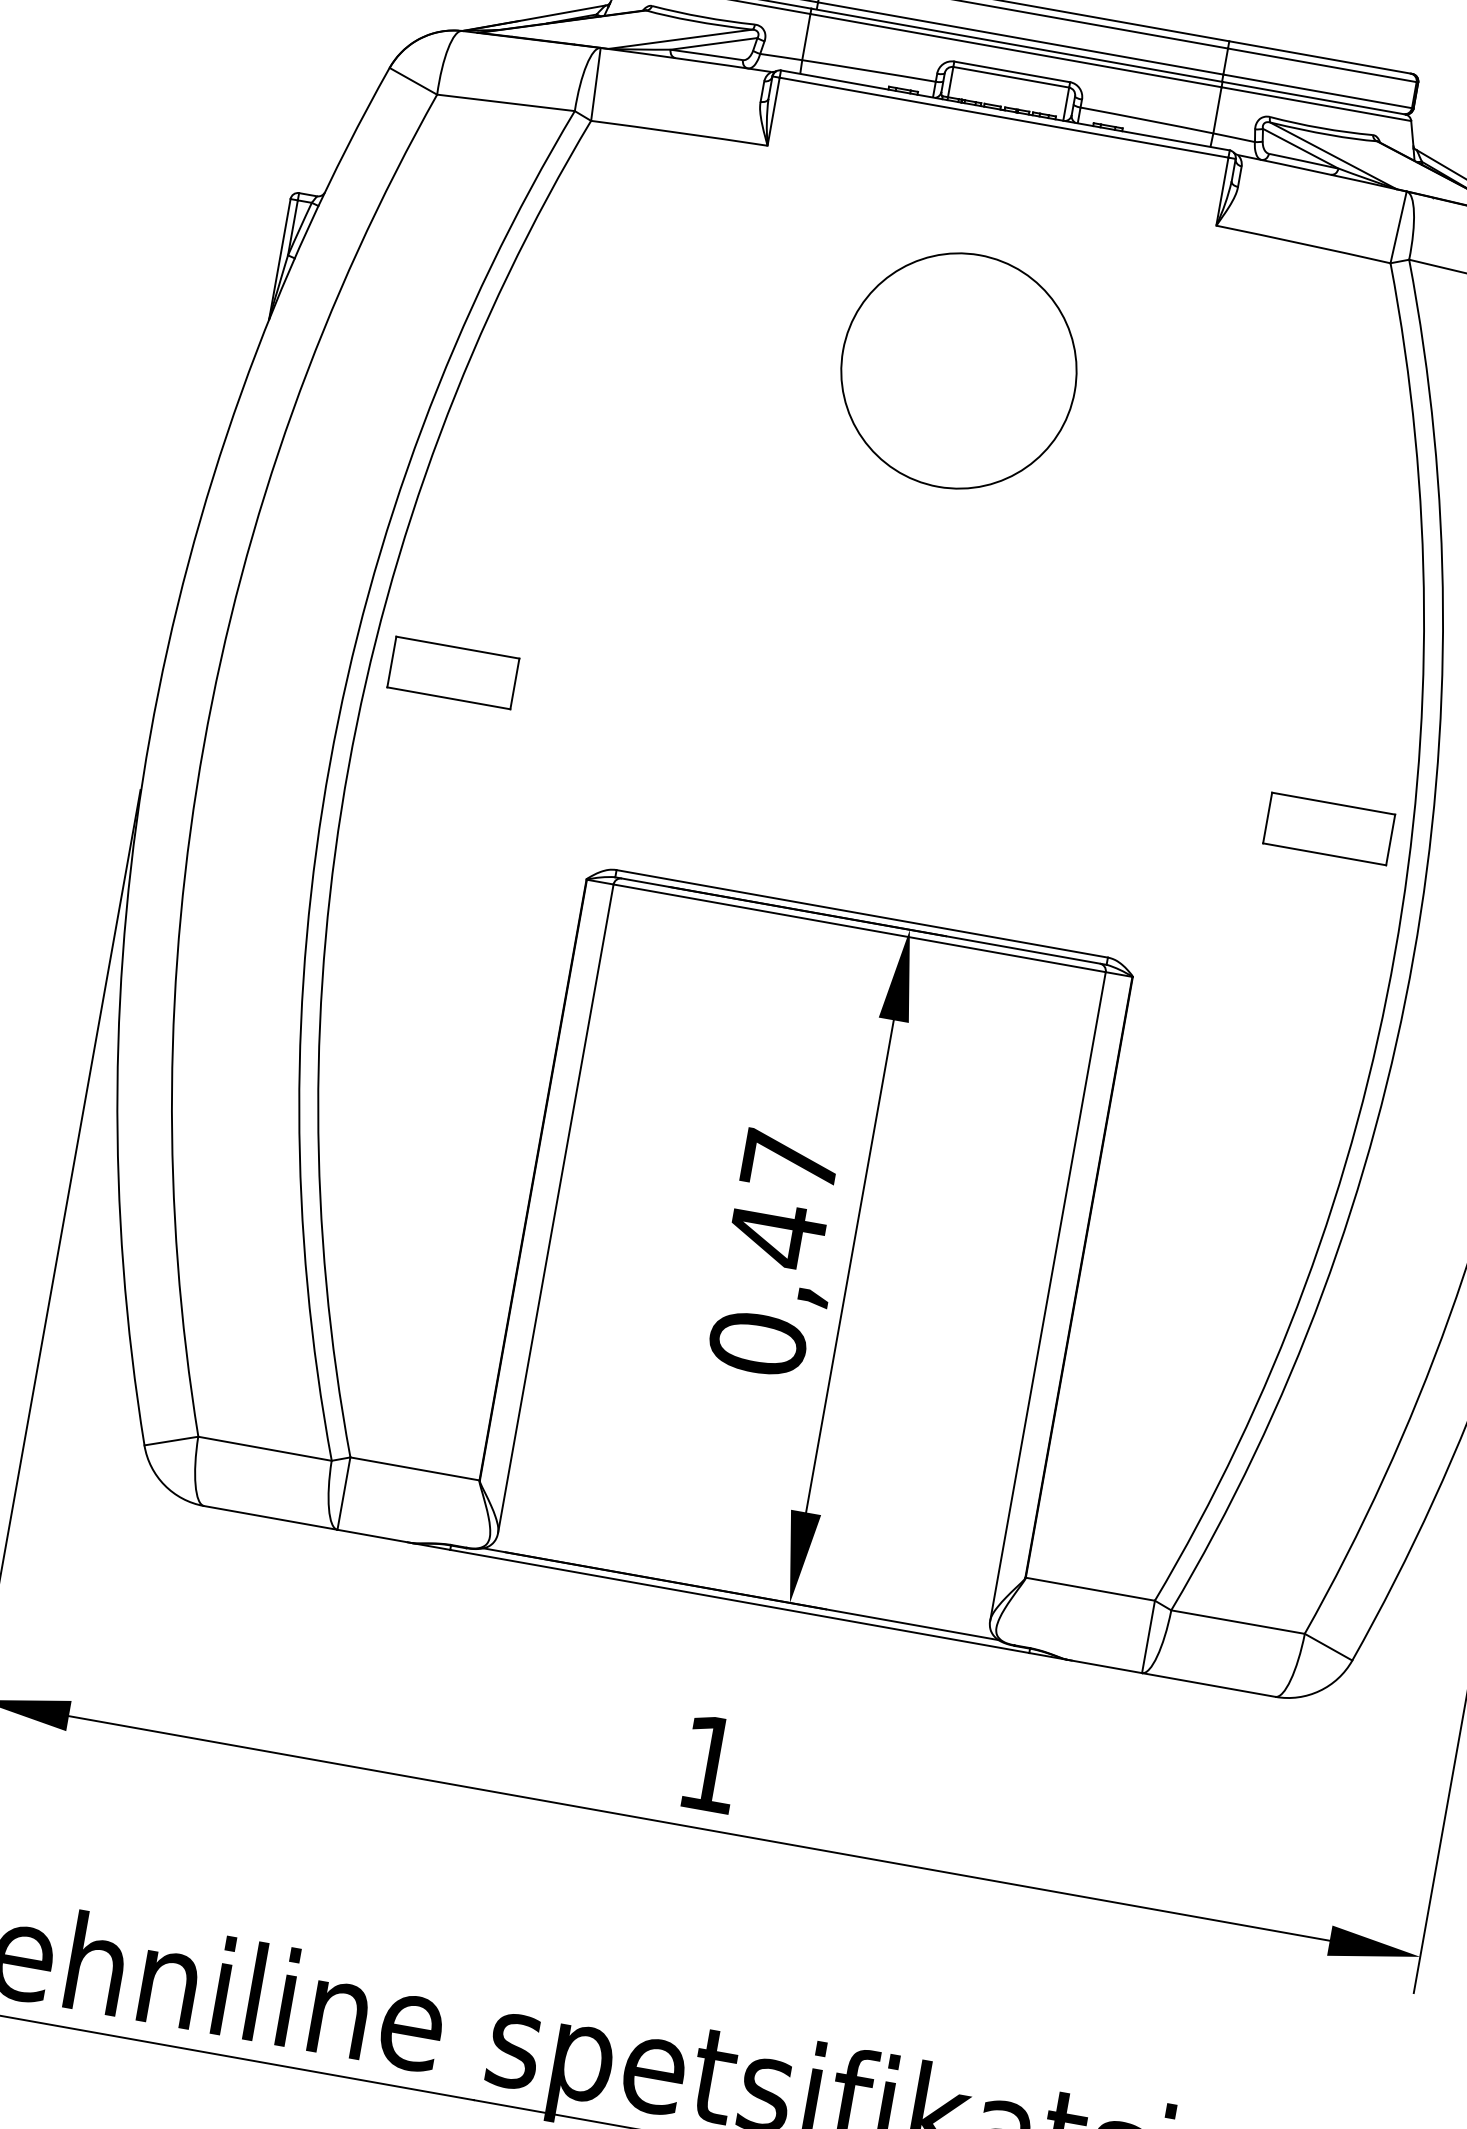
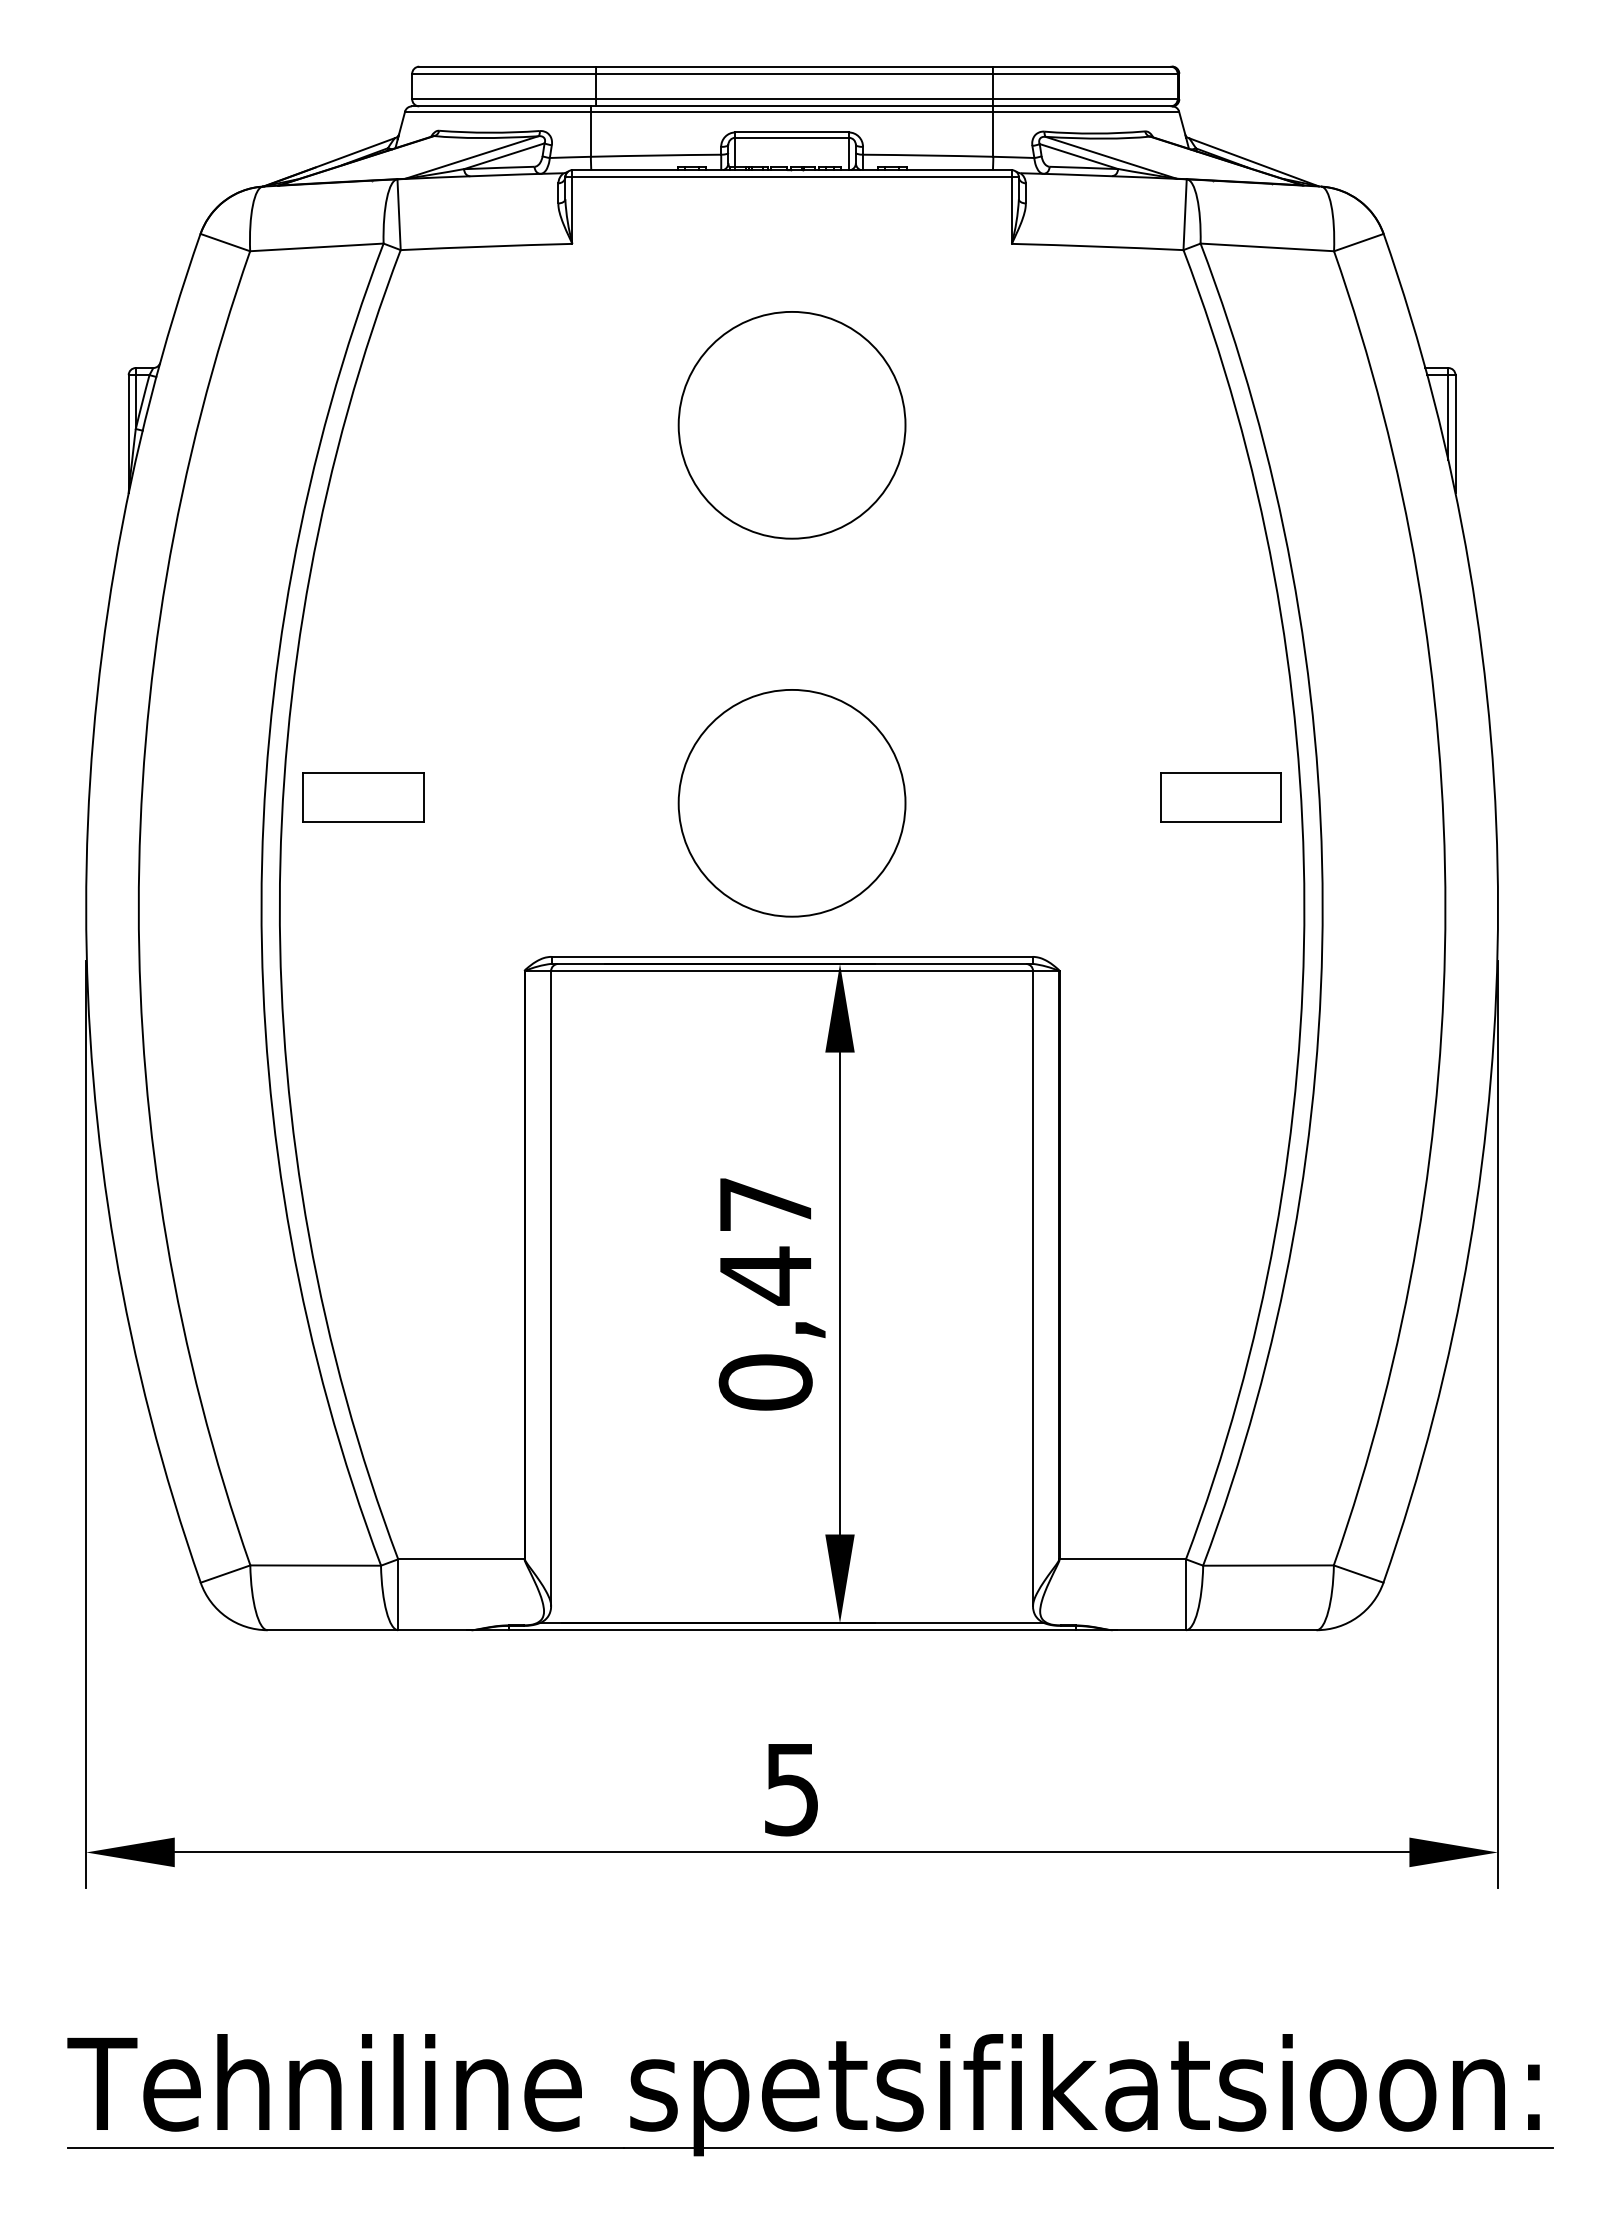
circle: (889, 757) -> (791, 803), added
text: (709, 1765) -> (791, 1790), 1 -> 5

